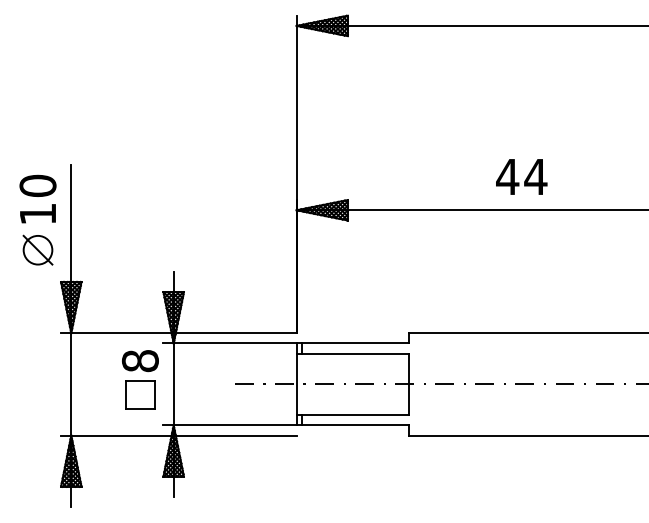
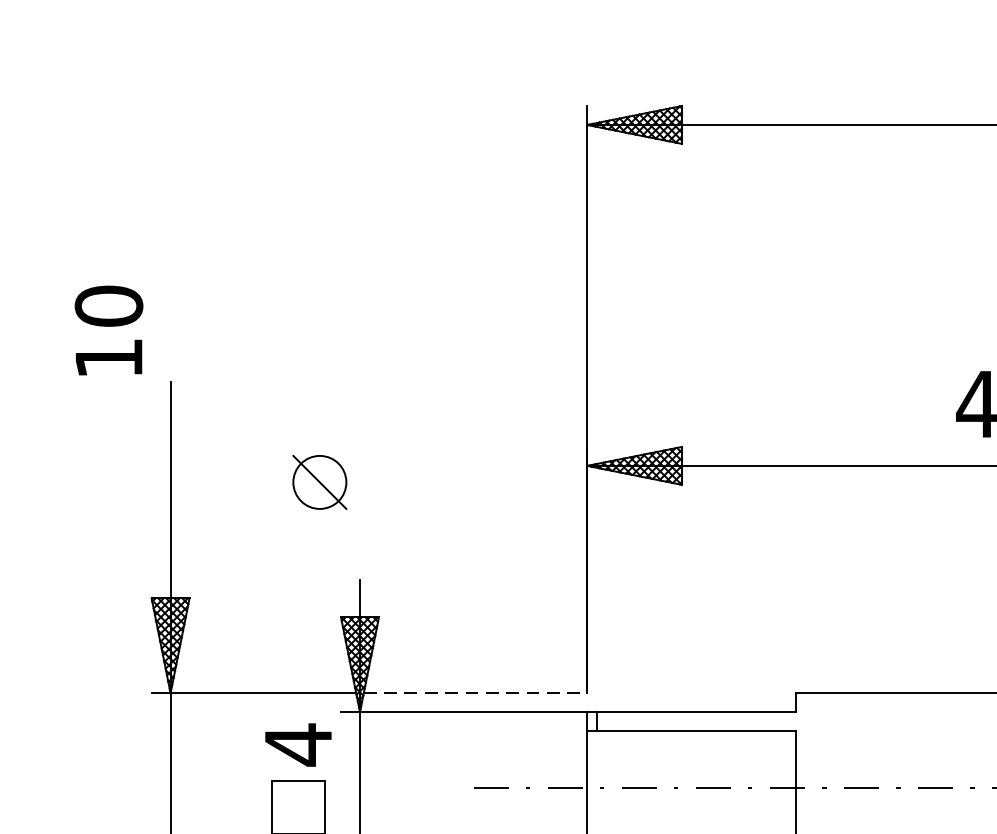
text: (37, 198) -> (108, 329), moved
part: (37, 249) -> (318, 481), moved
line: (236, 333) -> (476, 693), solid -> dashed
text: (139, 360) -> (296, 743), 8 -> 4

